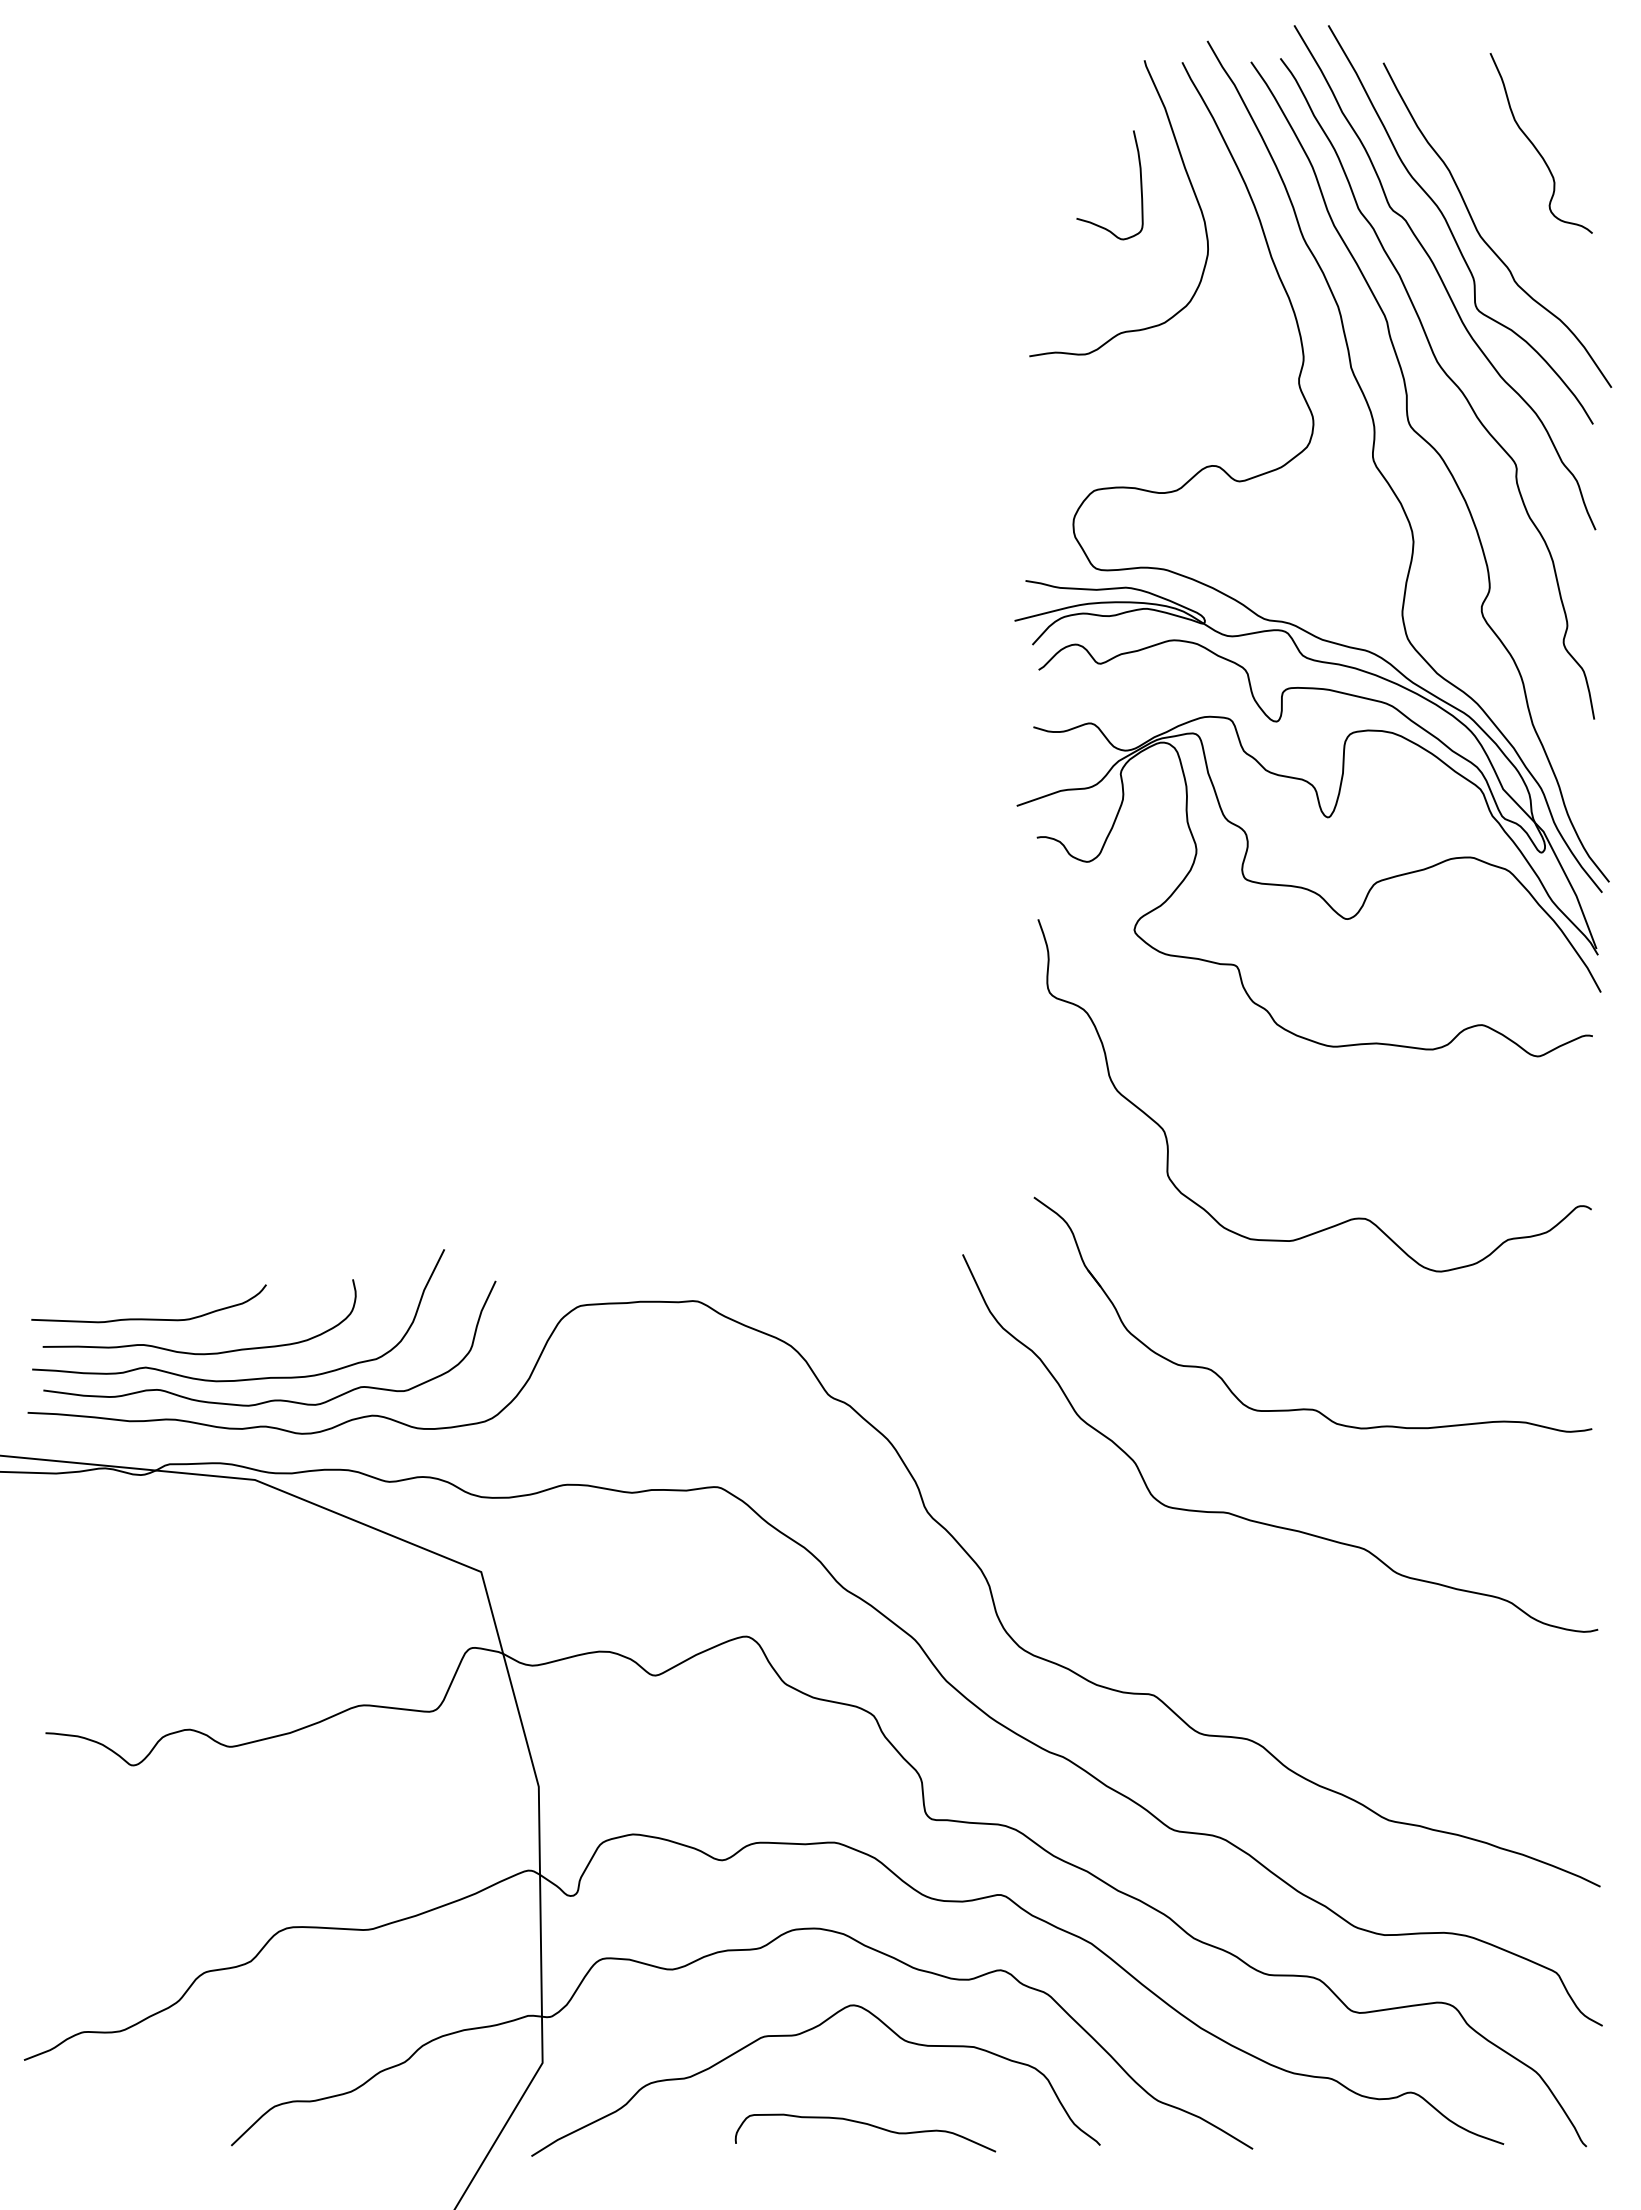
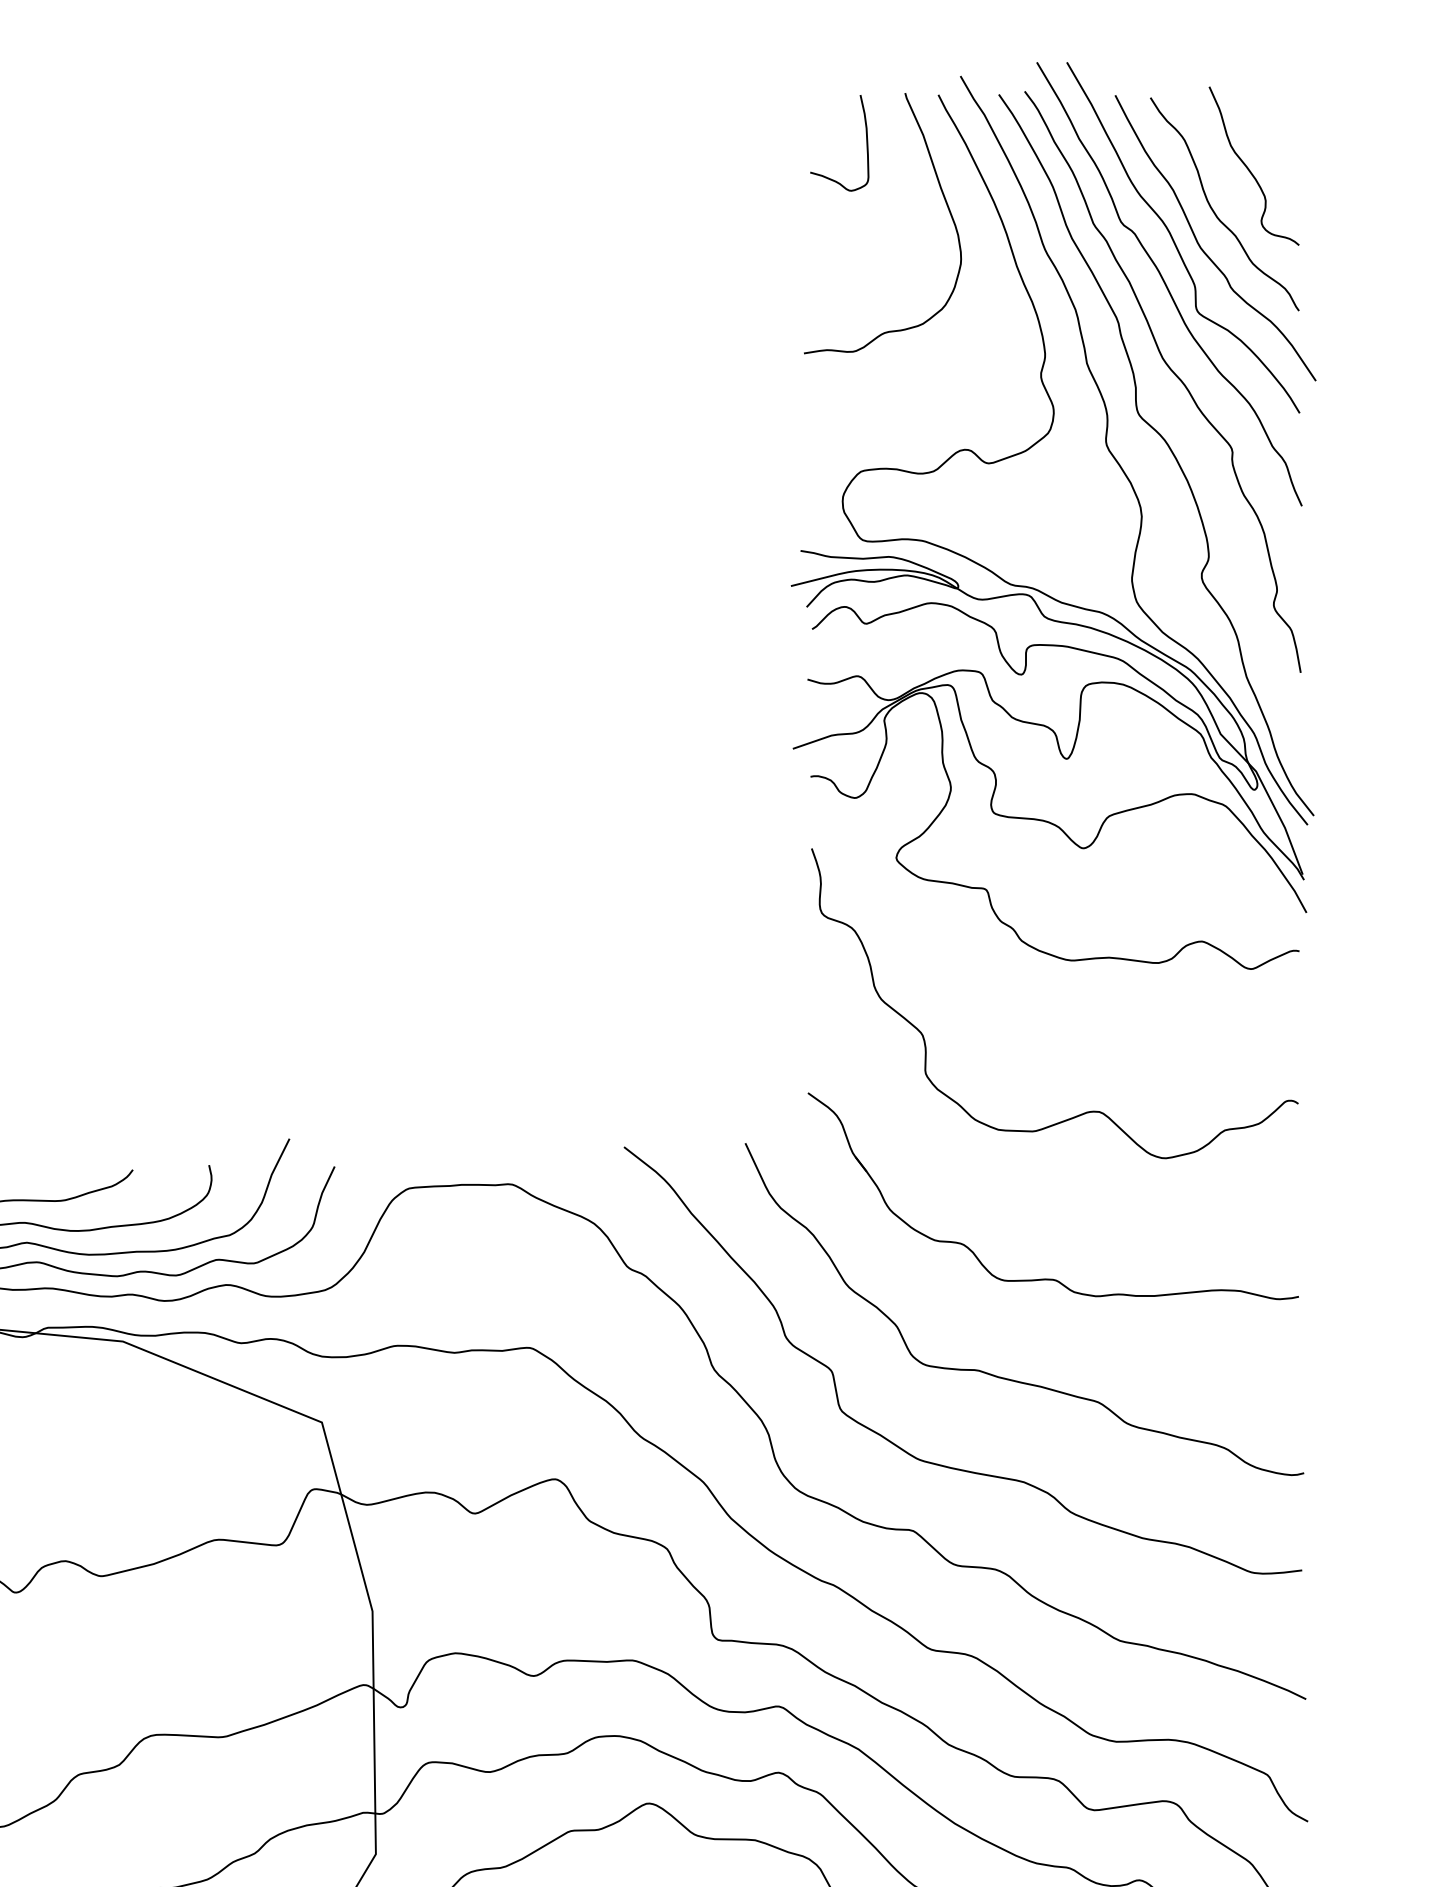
curve: (1140, 185) -> (866, 143), moved
curve: (1495, 193) -> (1213, 210), added
curve: (1180, 1618) -> (936, 1463), added

